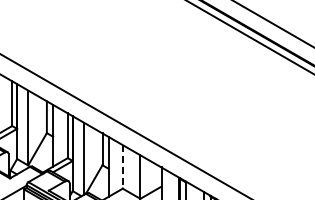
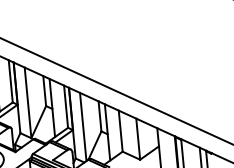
line: (122, 166) -> (120, 130), dashed -> solid

